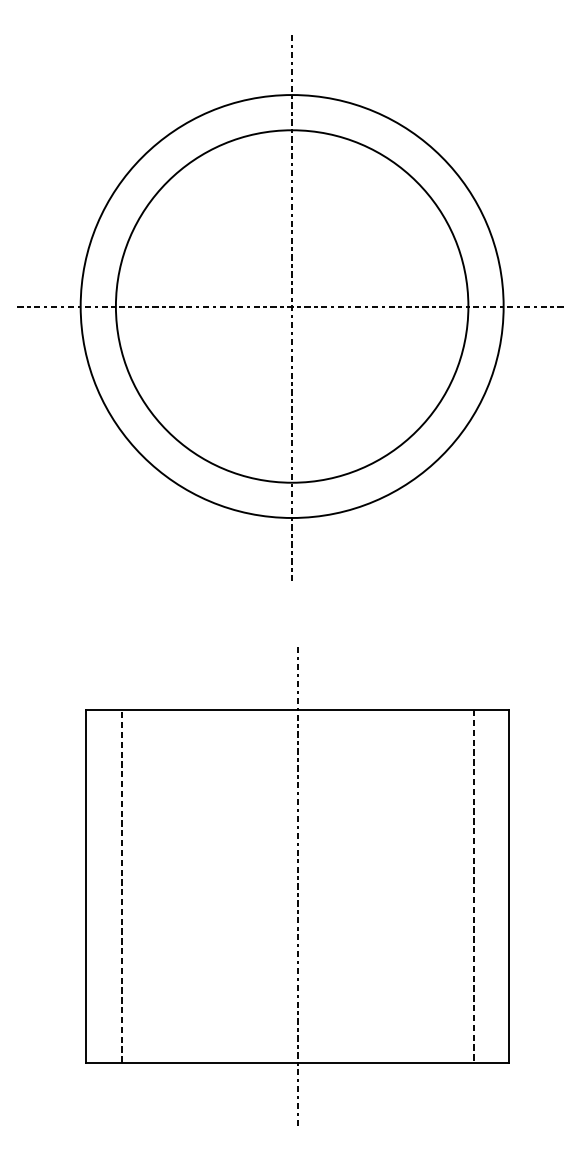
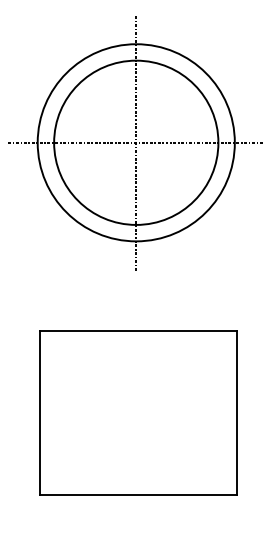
line: (120, 885) -> (56, 412), removed
line: (296, 885) -> (138, 412), removed
line: (475, 885) -> (221, 412), removed

